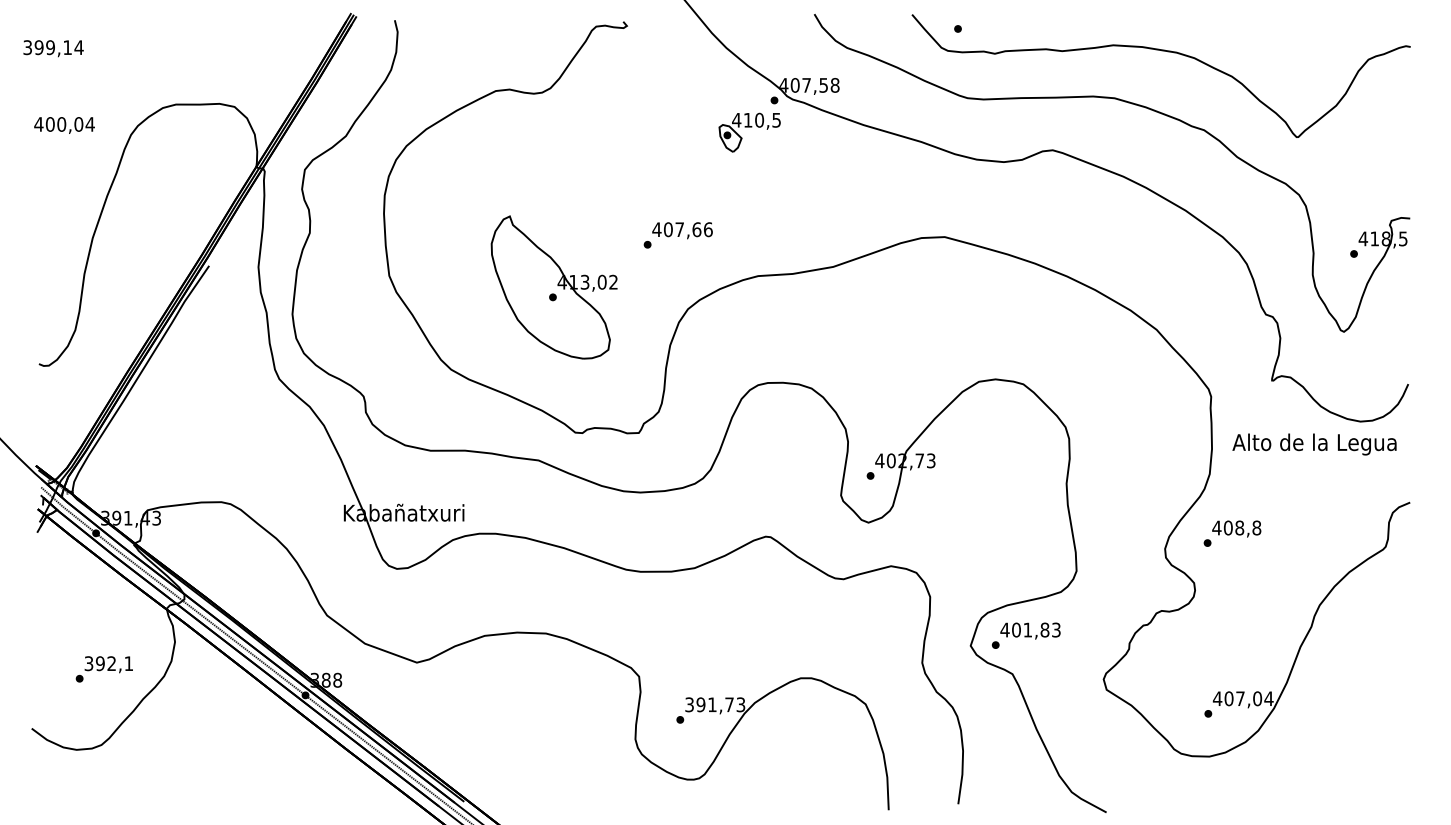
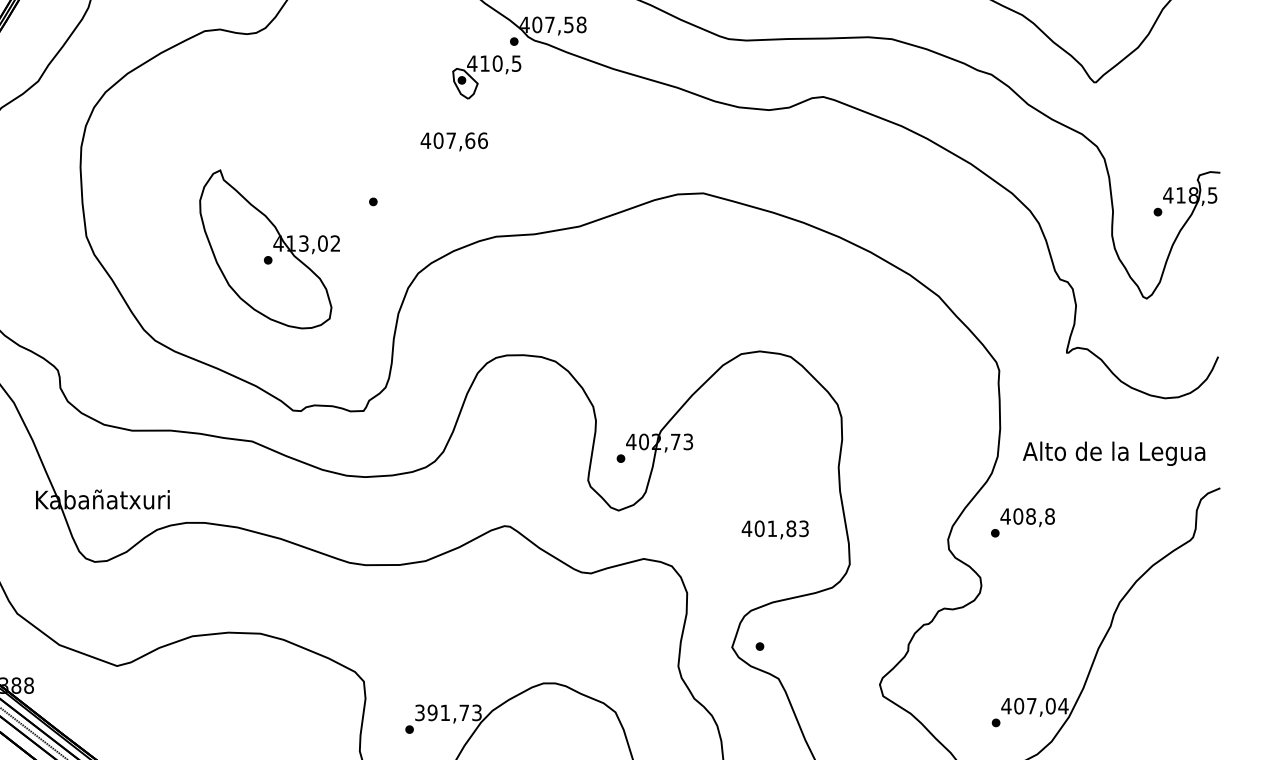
text: (682, 230) -> (454, 141), moved
text: (1314, 444) -> (1114, 453), moved
text: (1030, 630) -> (775, 529), moved

